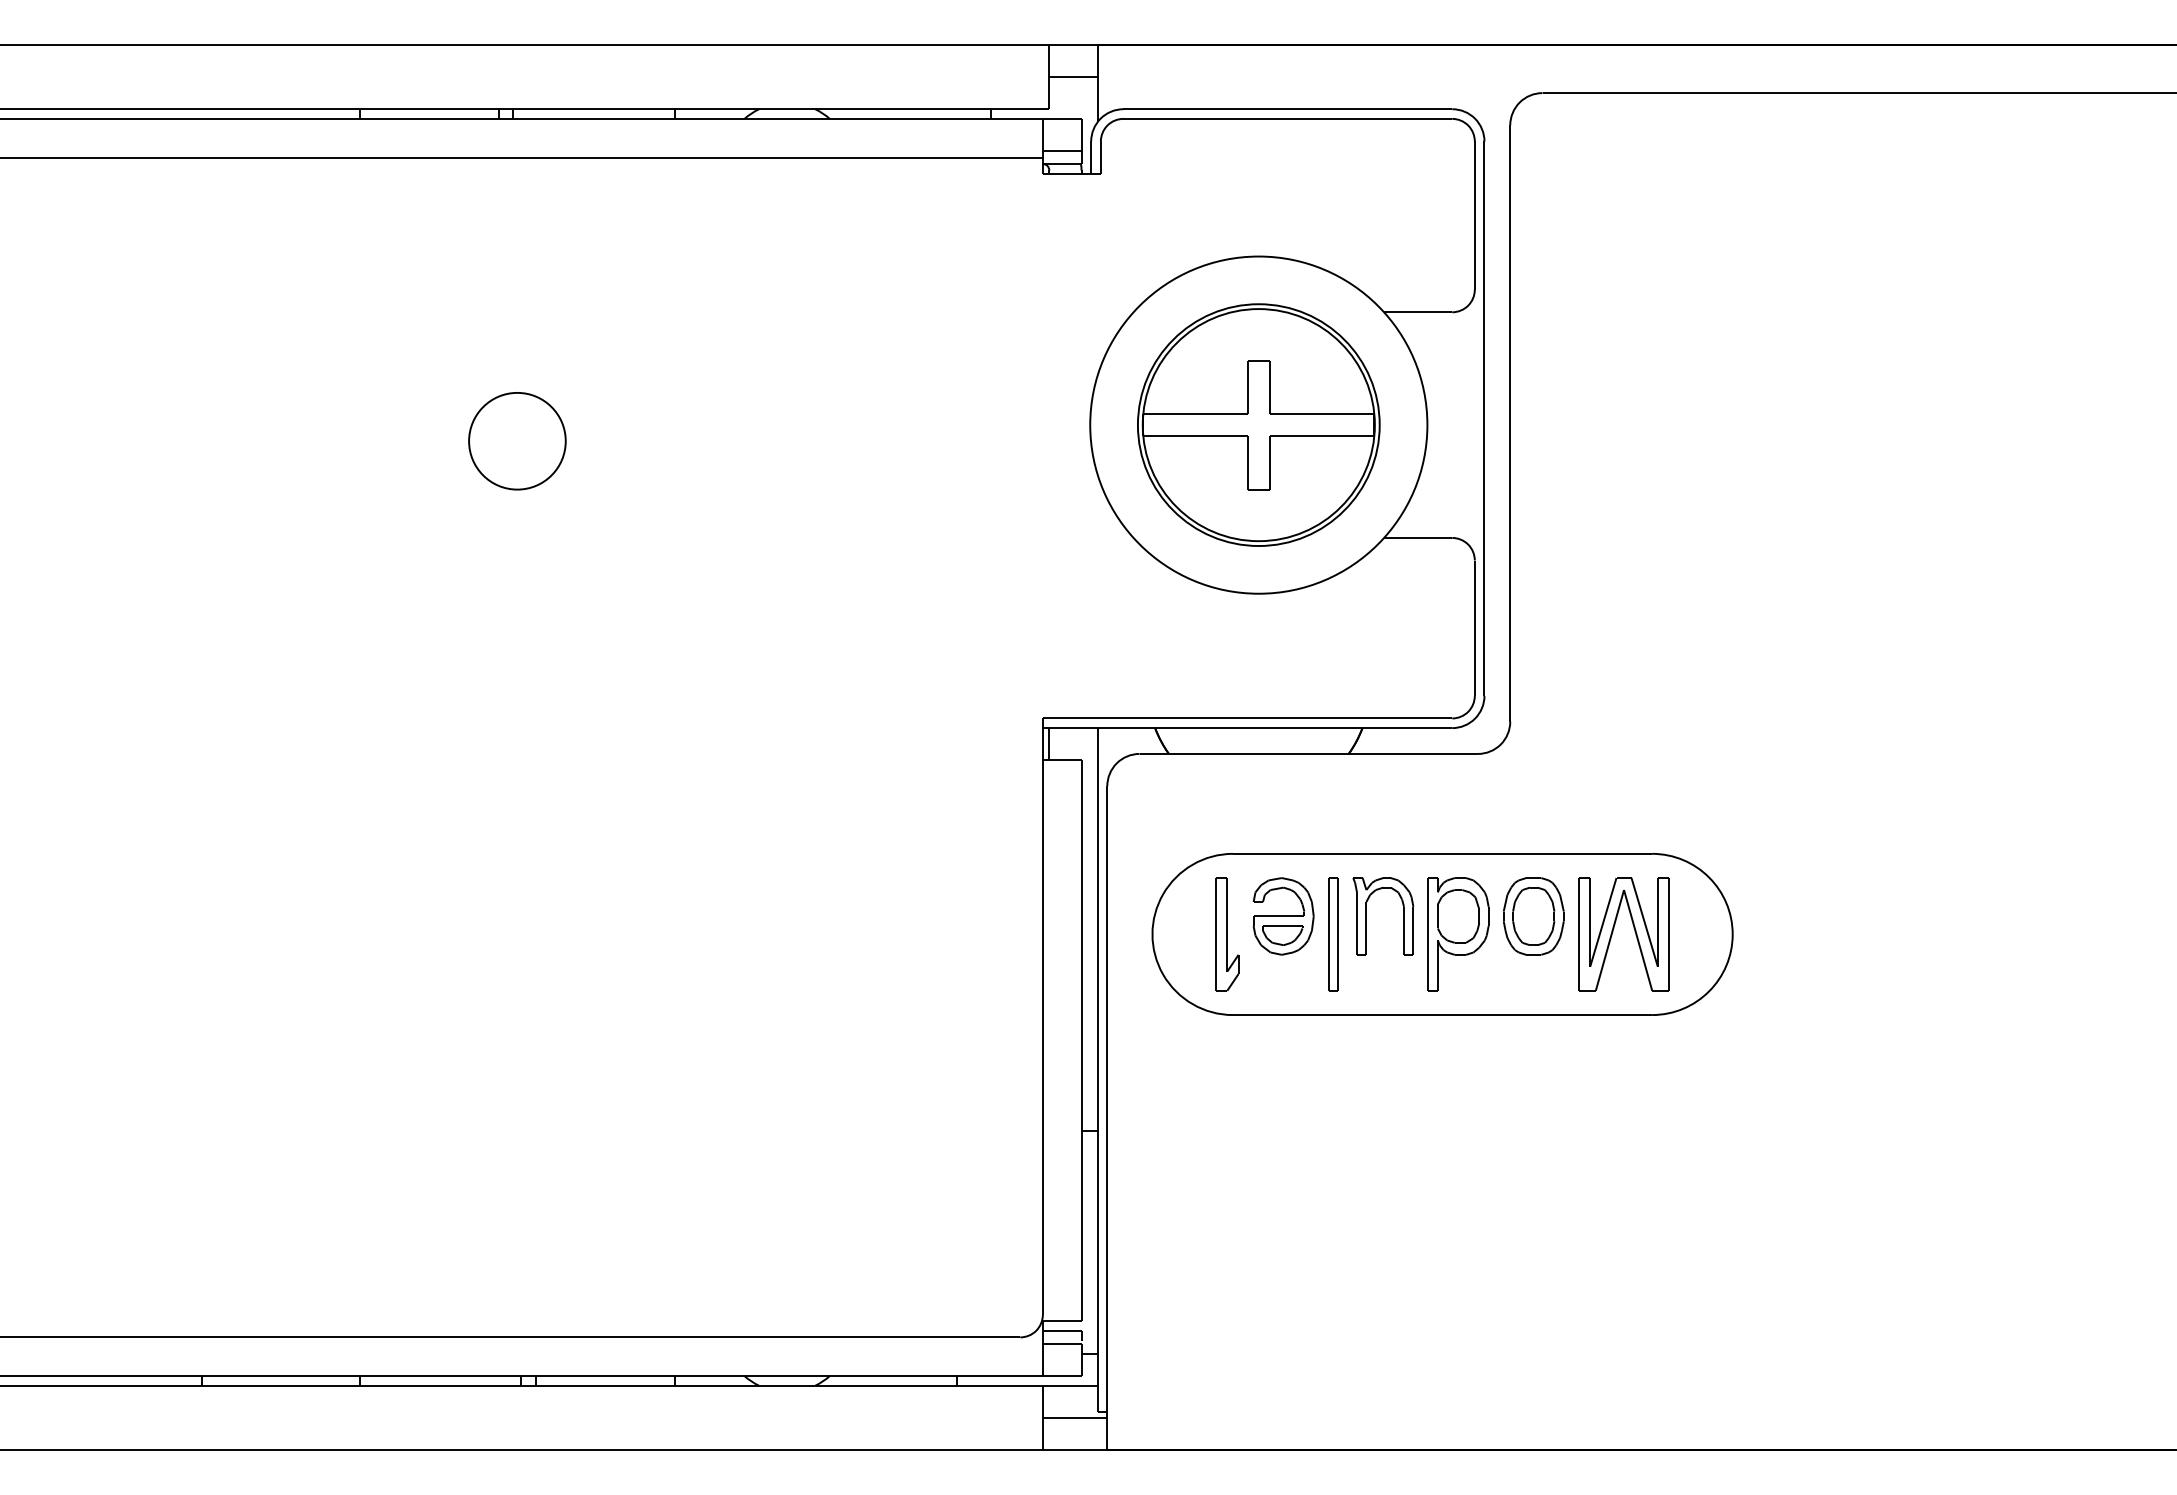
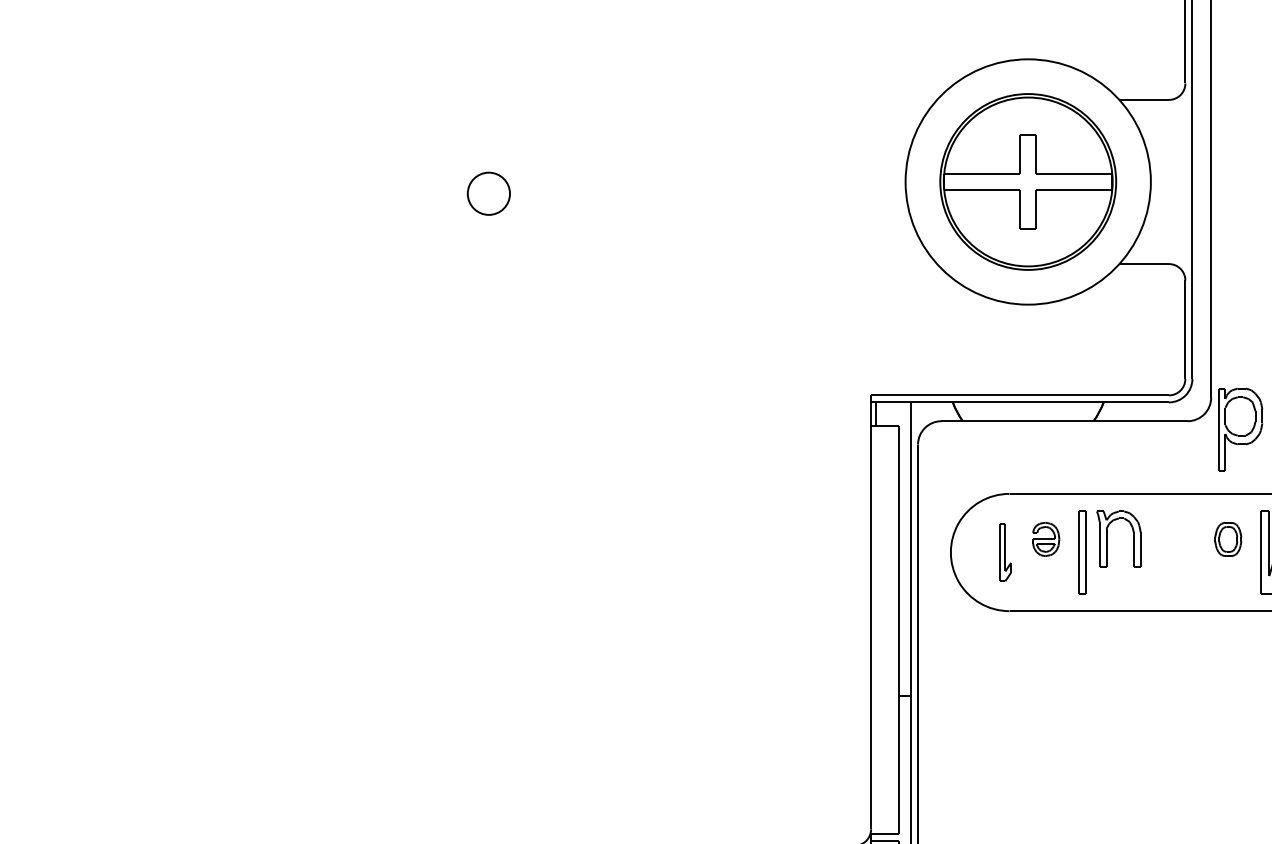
part: (517, 441) -> (488, 193), size x0.6
part: (1283, 916) -> (1046, 539), size x0.6
part: (1533, 916) -> (1228, 539), size x0.6
part: (1227, 934) -> (1005, 552), size x0.7
part: (1458, 934) -> (1240, 429), moved

